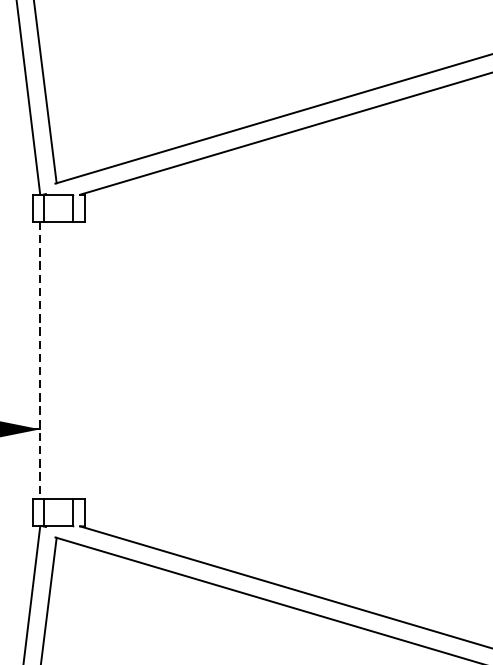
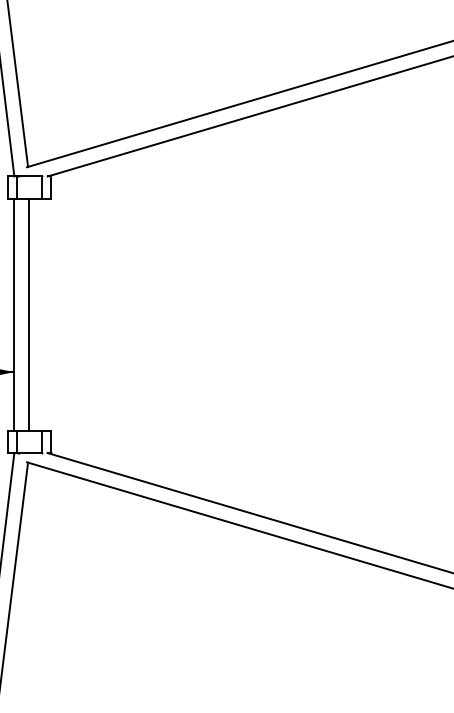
line: (40, 360) -> (14, 314), dashed -> solid
line: (58, 360) -> (29, 314), added

